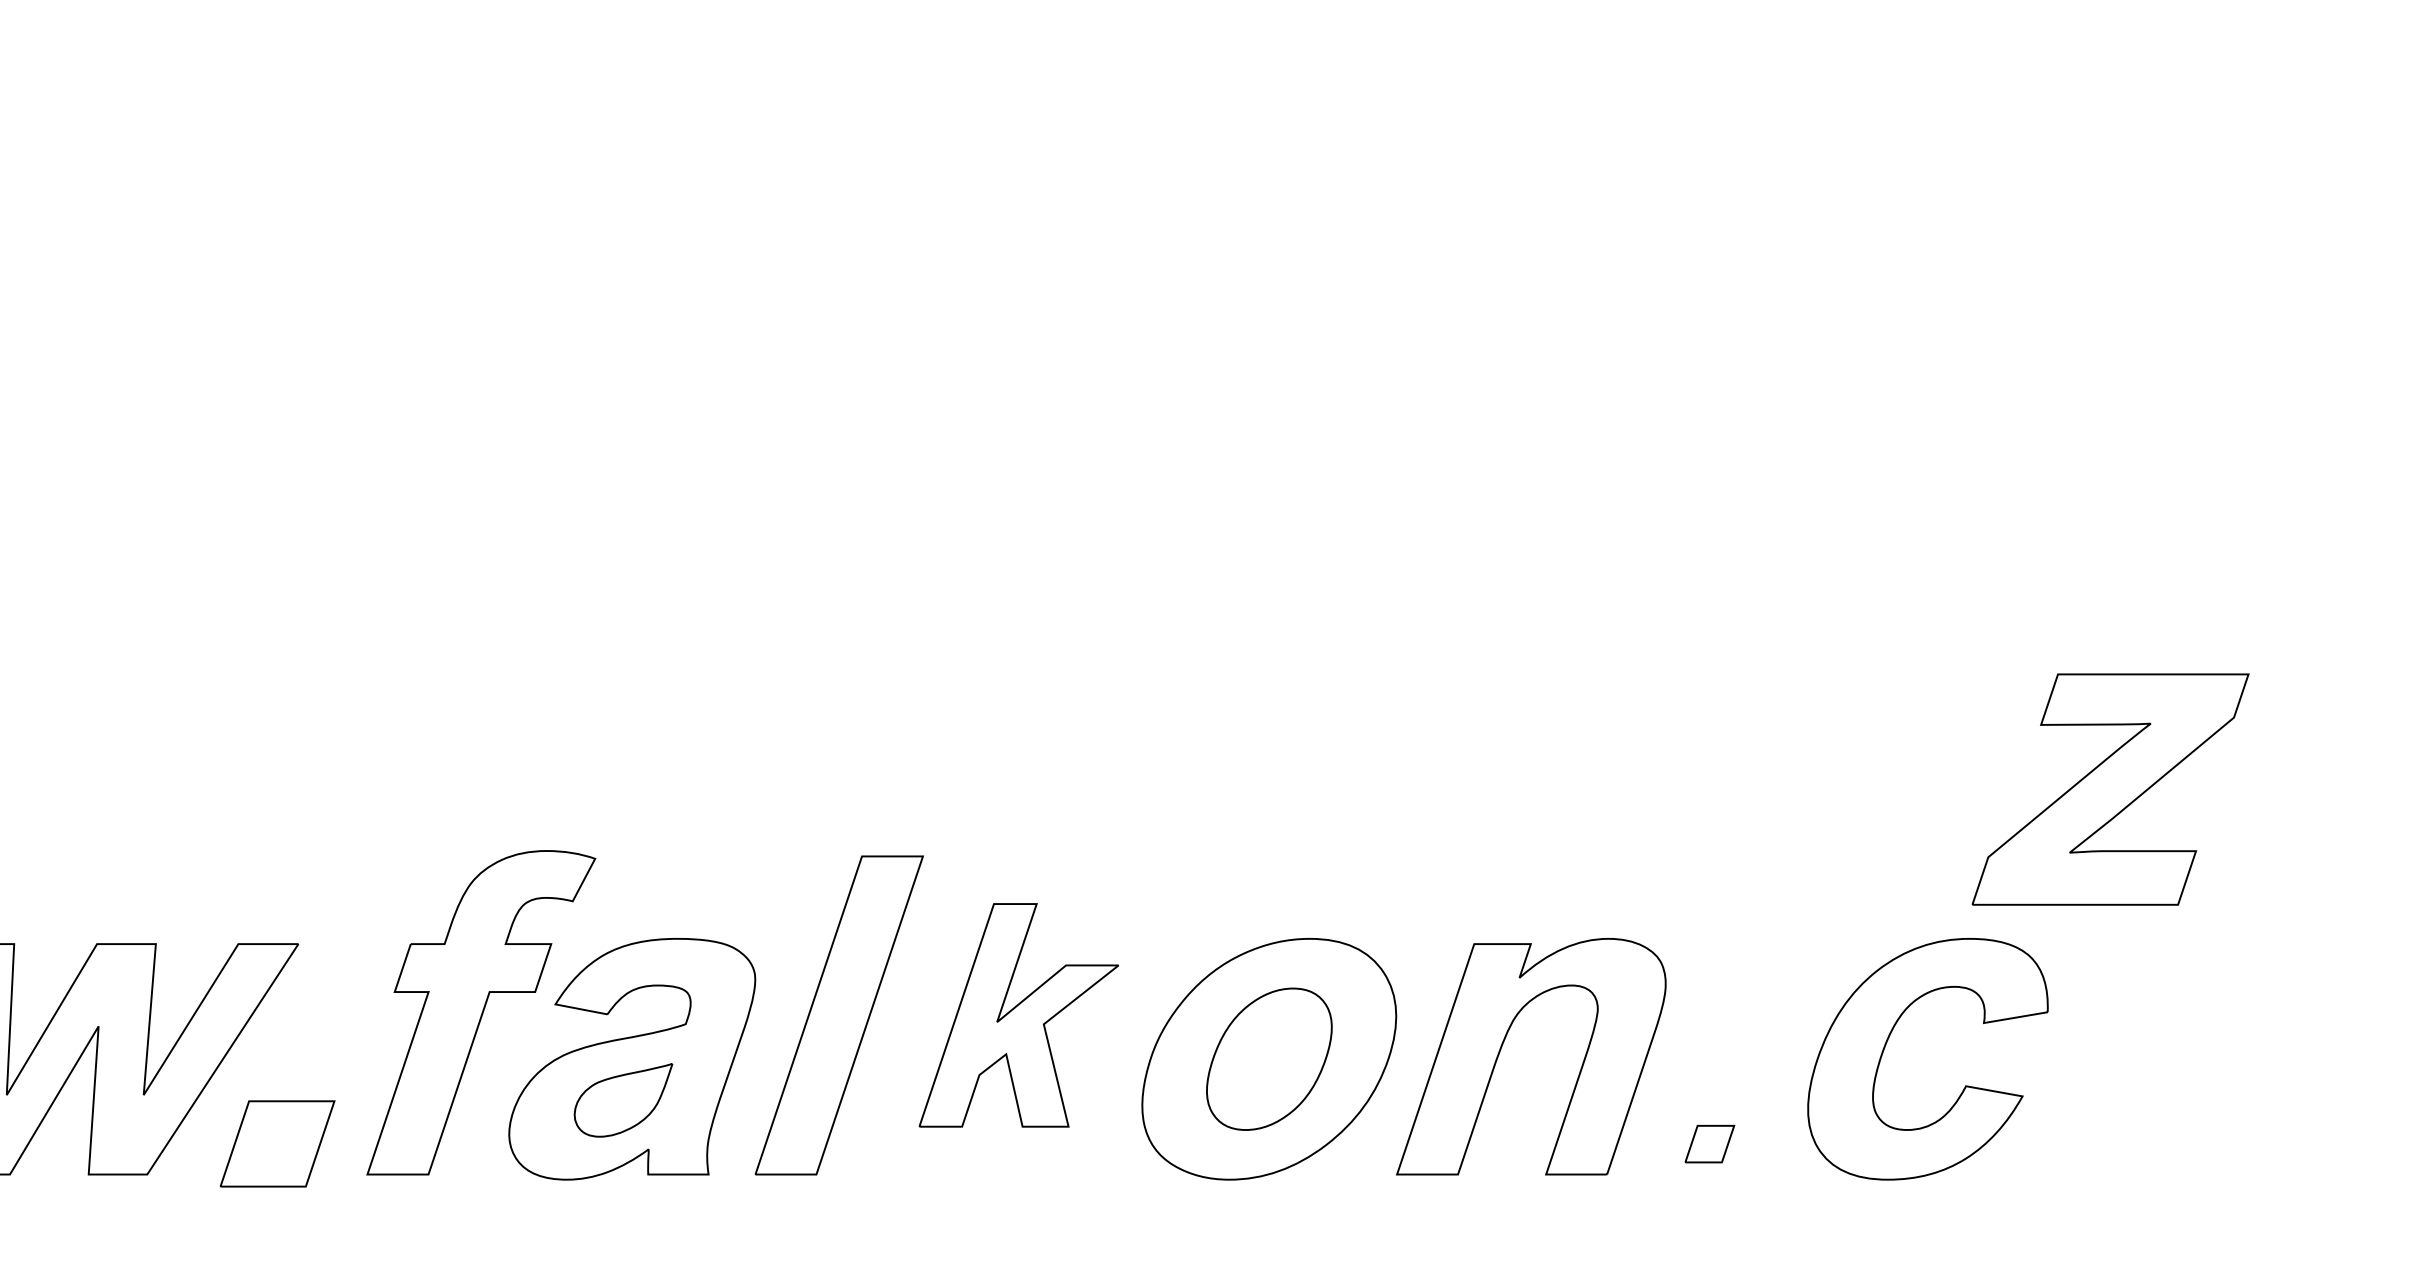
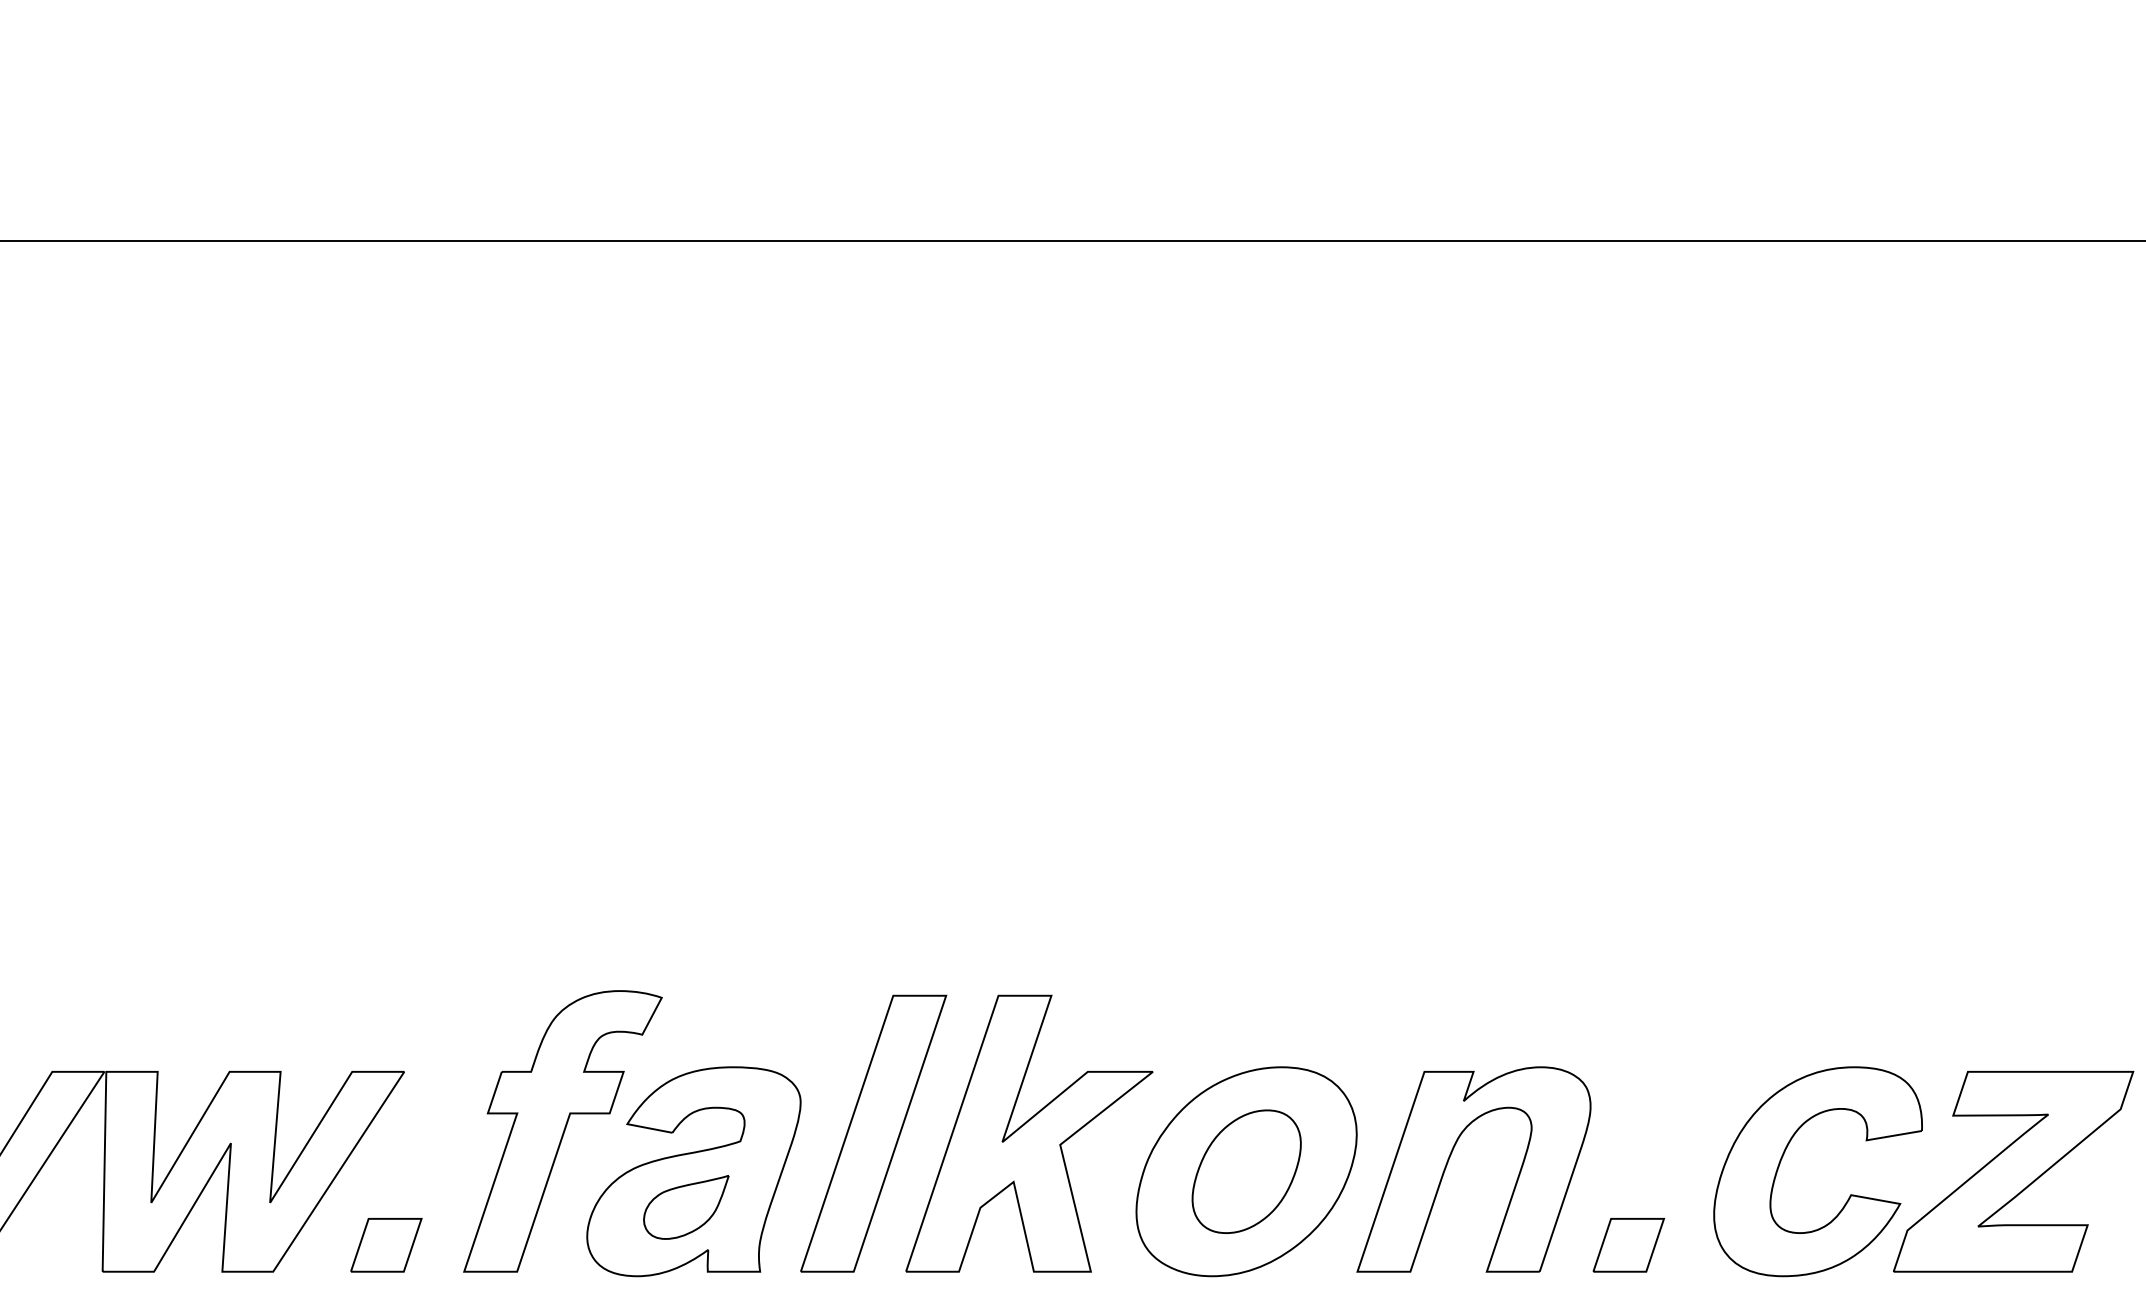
part: (2110, 789) -> (2013, 1171), moved
part: (1019, 1015) -> (1029, 1133), size x1.43
part: (277, 1144) -> (386, 1245), size x0.71
part: (1709, 1144) -> (1628, 1245), size x1.67

